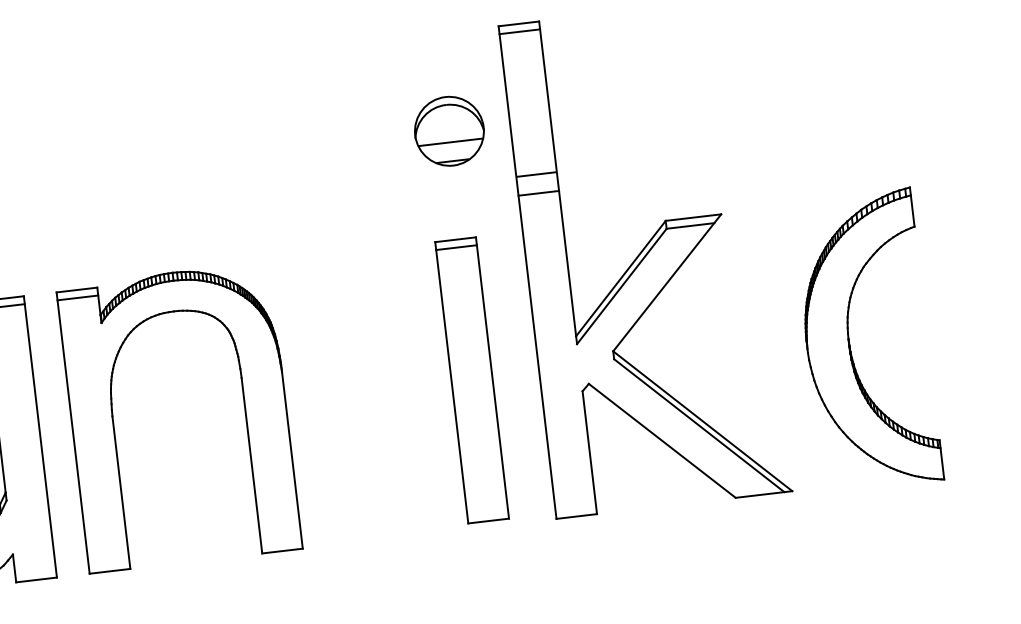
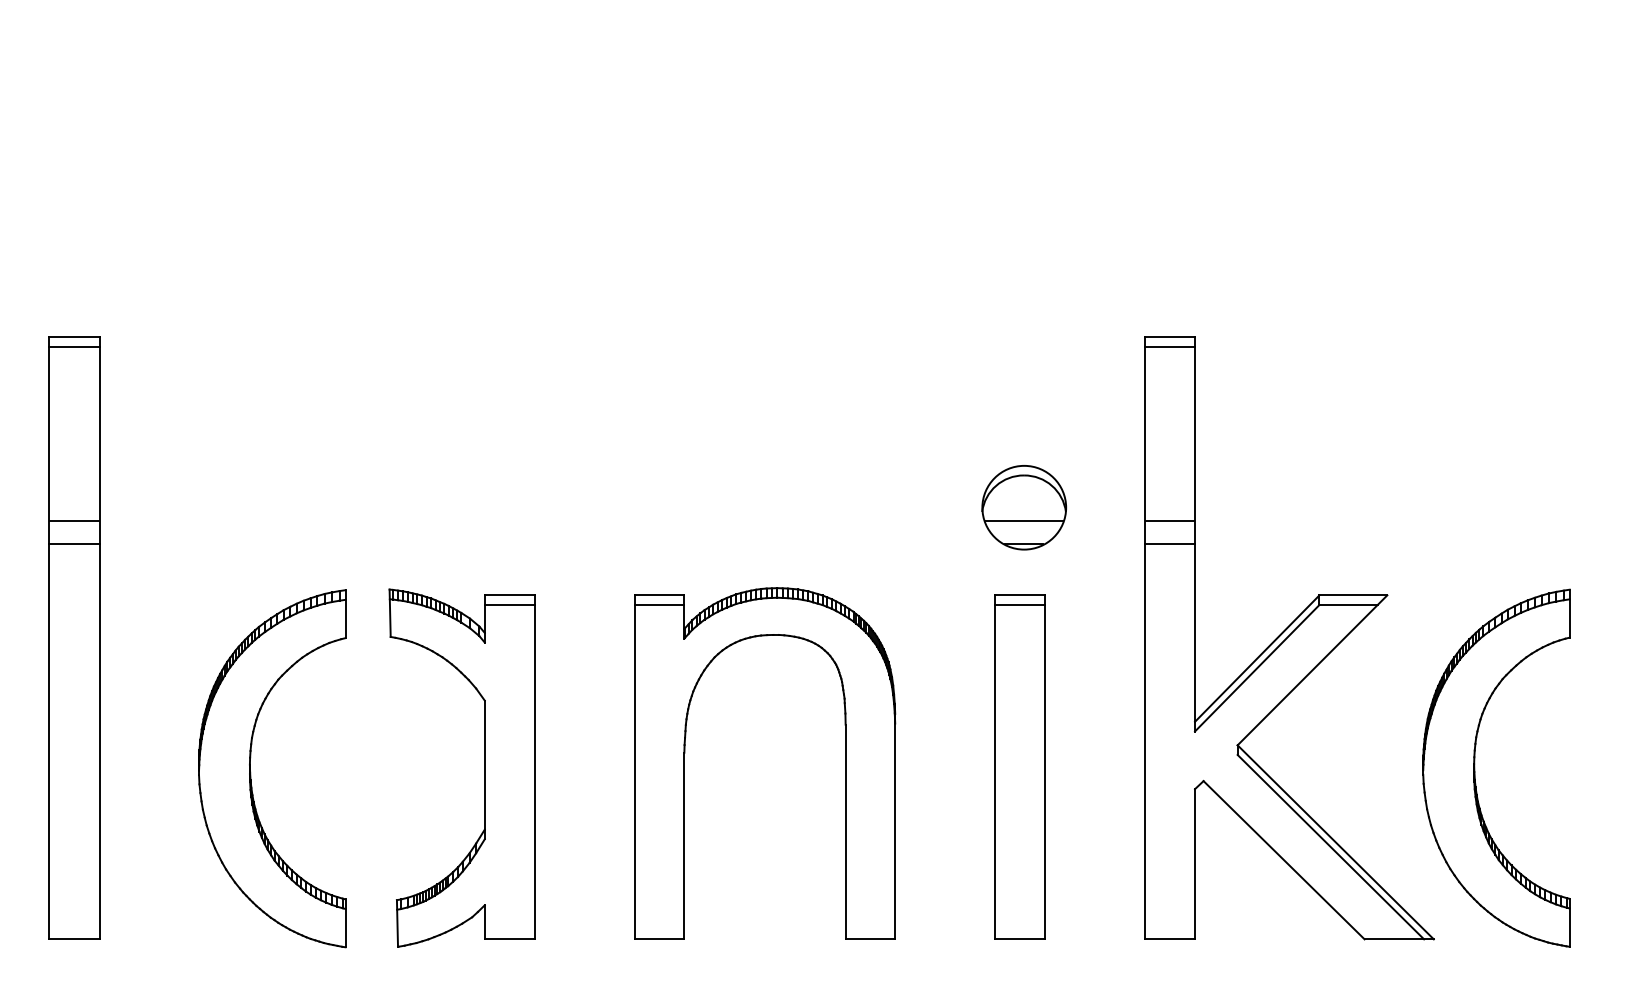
part: (448, 131) -> (1023, 507), moved
part: (849, 341) -> (1475, 767), moved
part: (471, 379) -> (1019, 766), moved
part: (245, 409) -> (845, 763), moved

